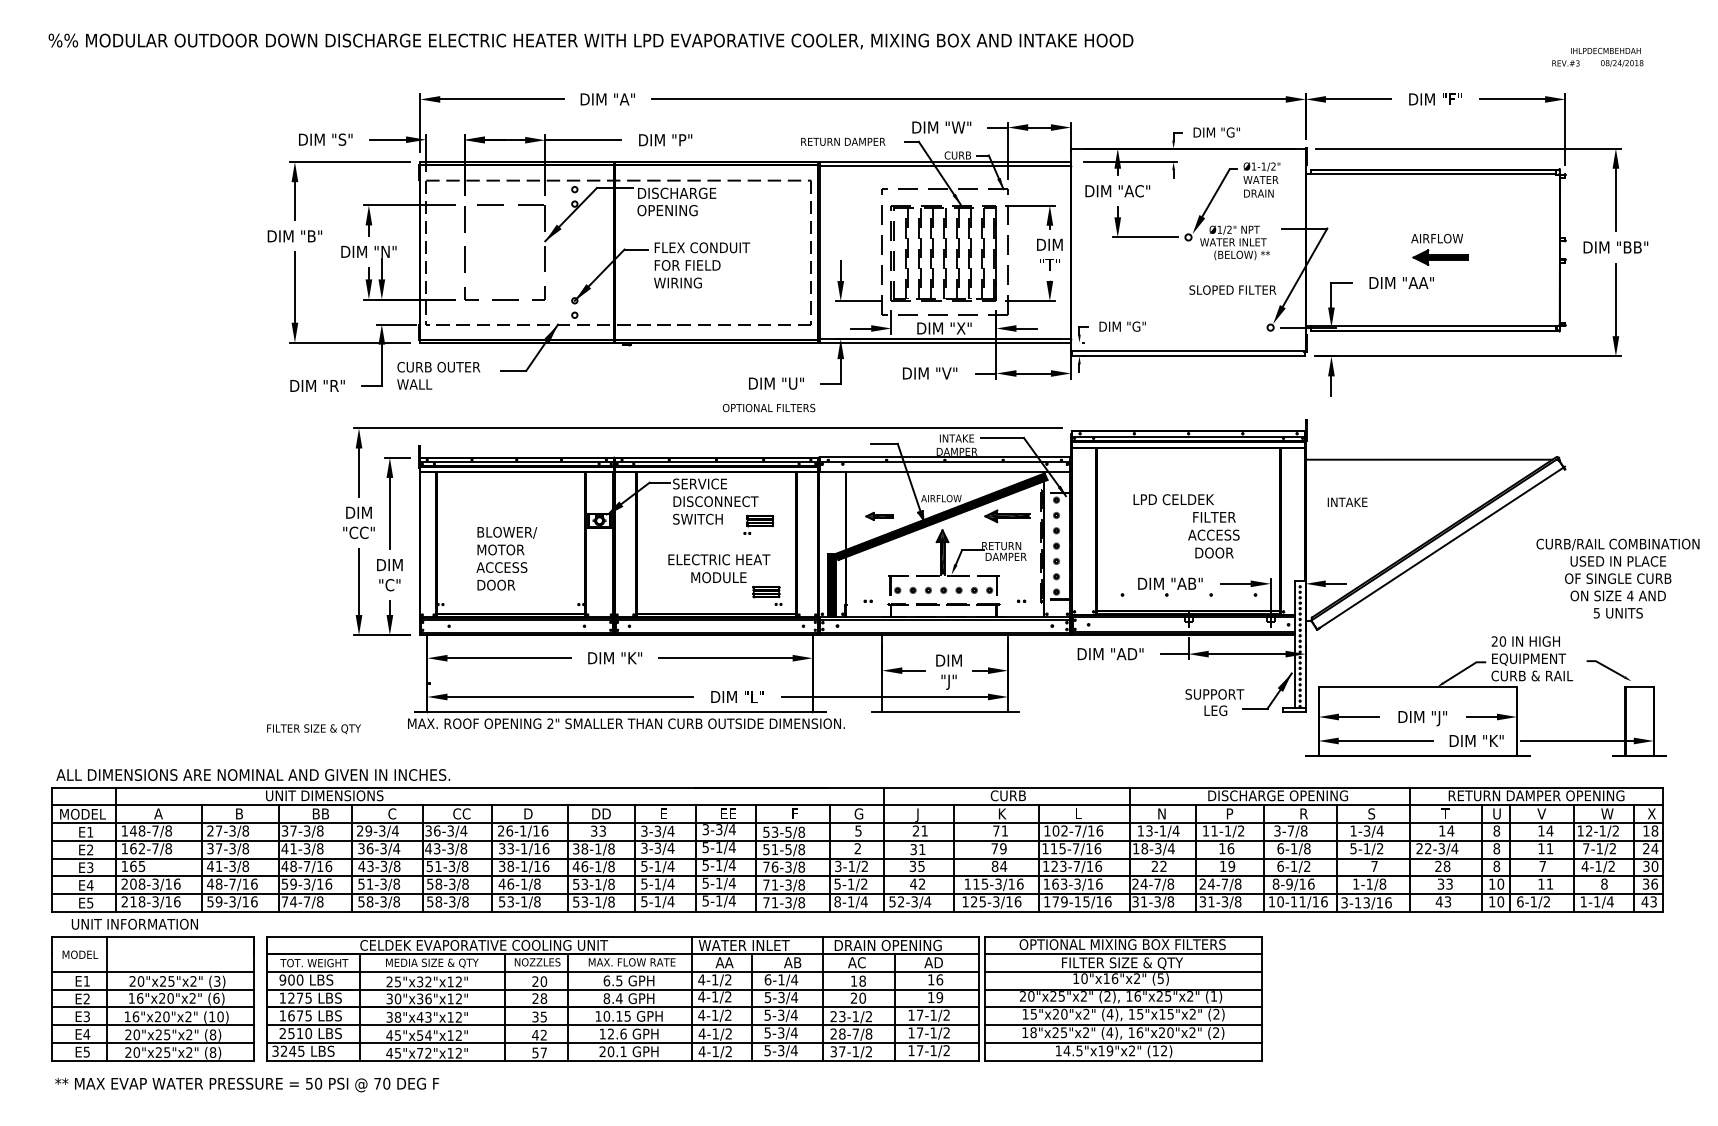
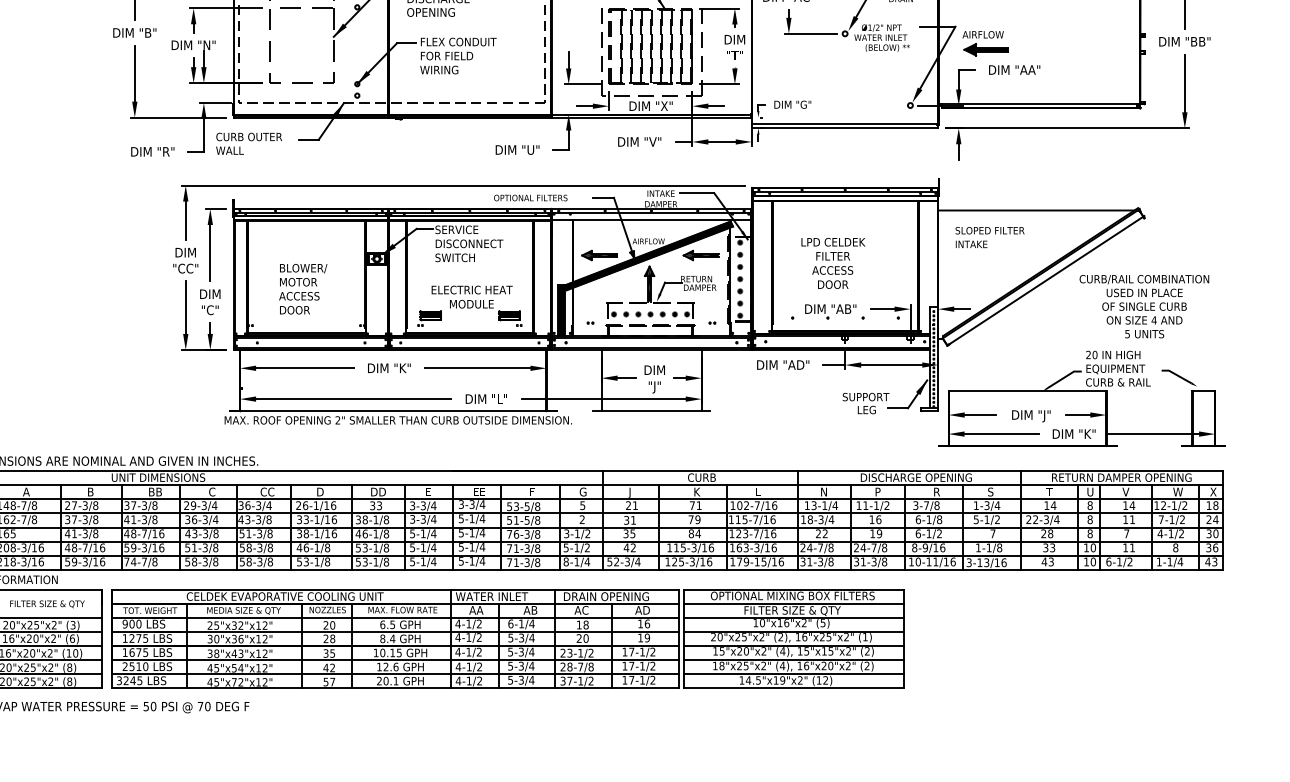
part: (1439, 249) -> (985, 43), moved
text: (1232, 289) -> (989, 230), moved
text: (768, 408) -> (530, 198), moved
part: (879, 516) -> (599, 255), size x1.67
part: (758, 524) -> (429, 318), moved
text: (1213, 535) -> (832, 270), moved
text: (1617, 578) -> (1144, 306), moved
text: (313, 728) -> (47, 603), moved

